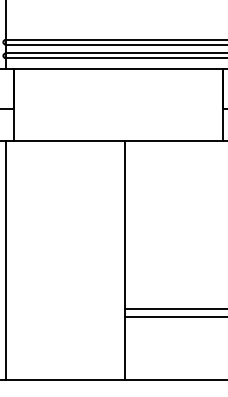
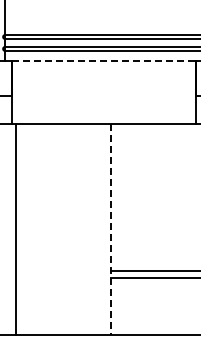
line: (118, 68) -> (104, 60), solid -> dashed
line: (6, 260) -> (16, 229), moved
line: (125, 260) -> (110, 229), solid -> dashed

